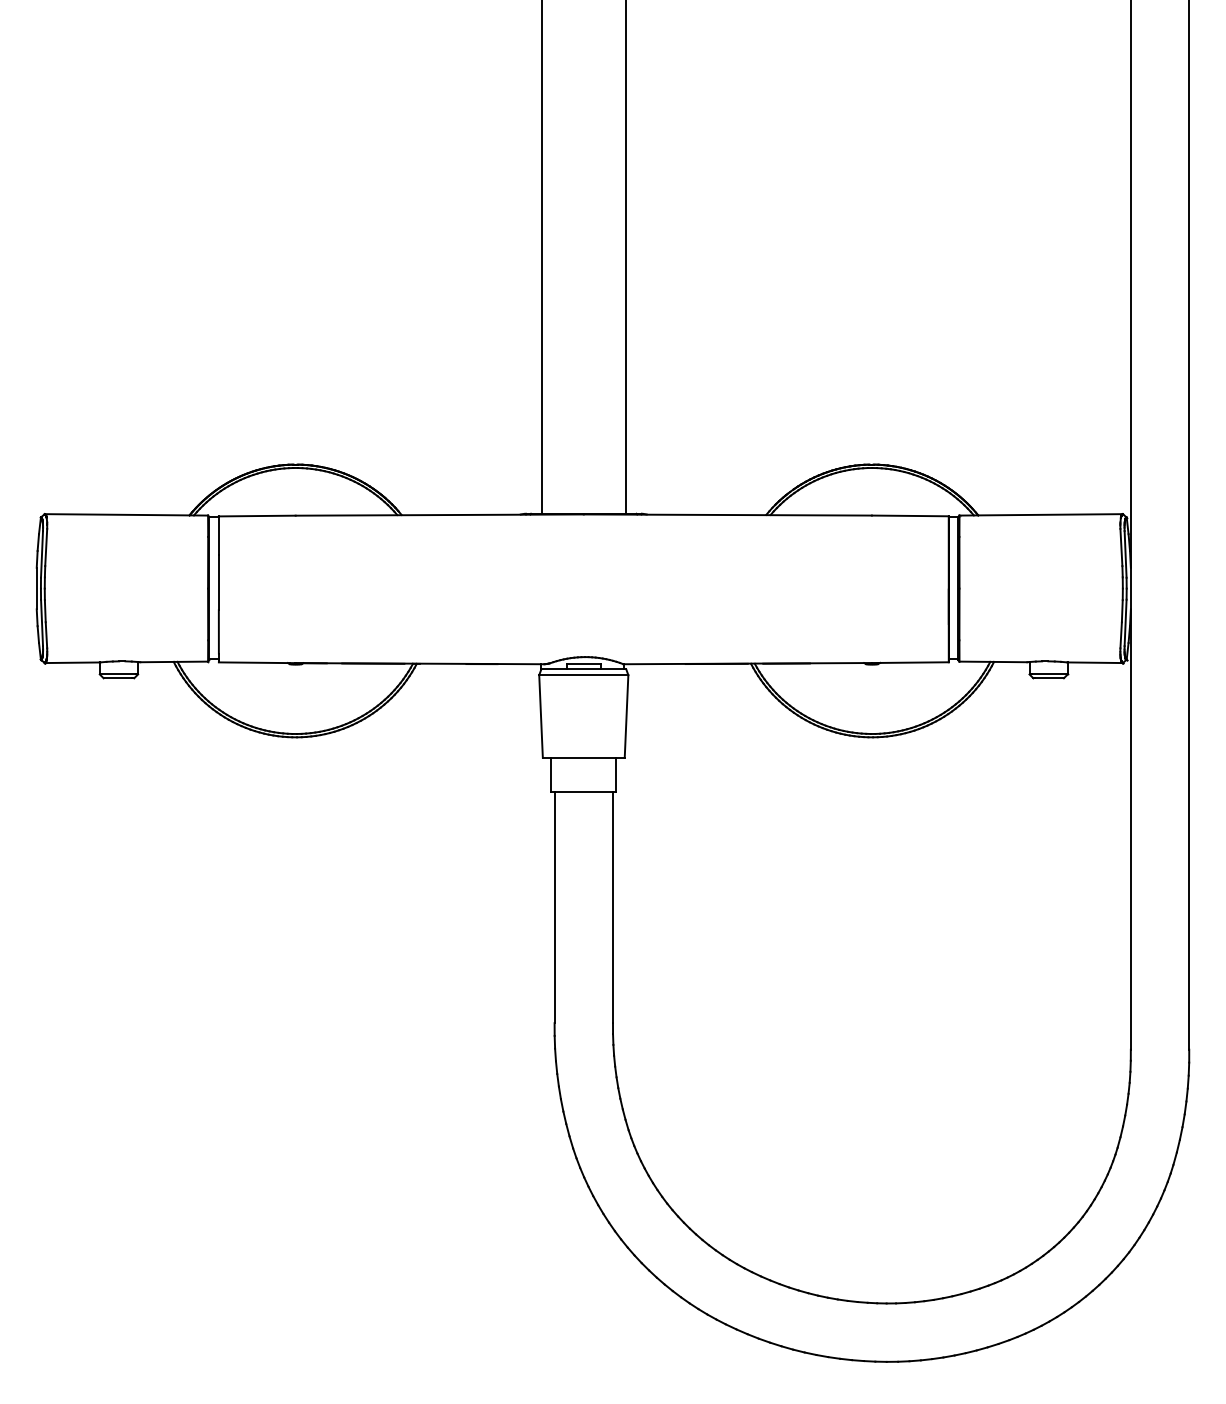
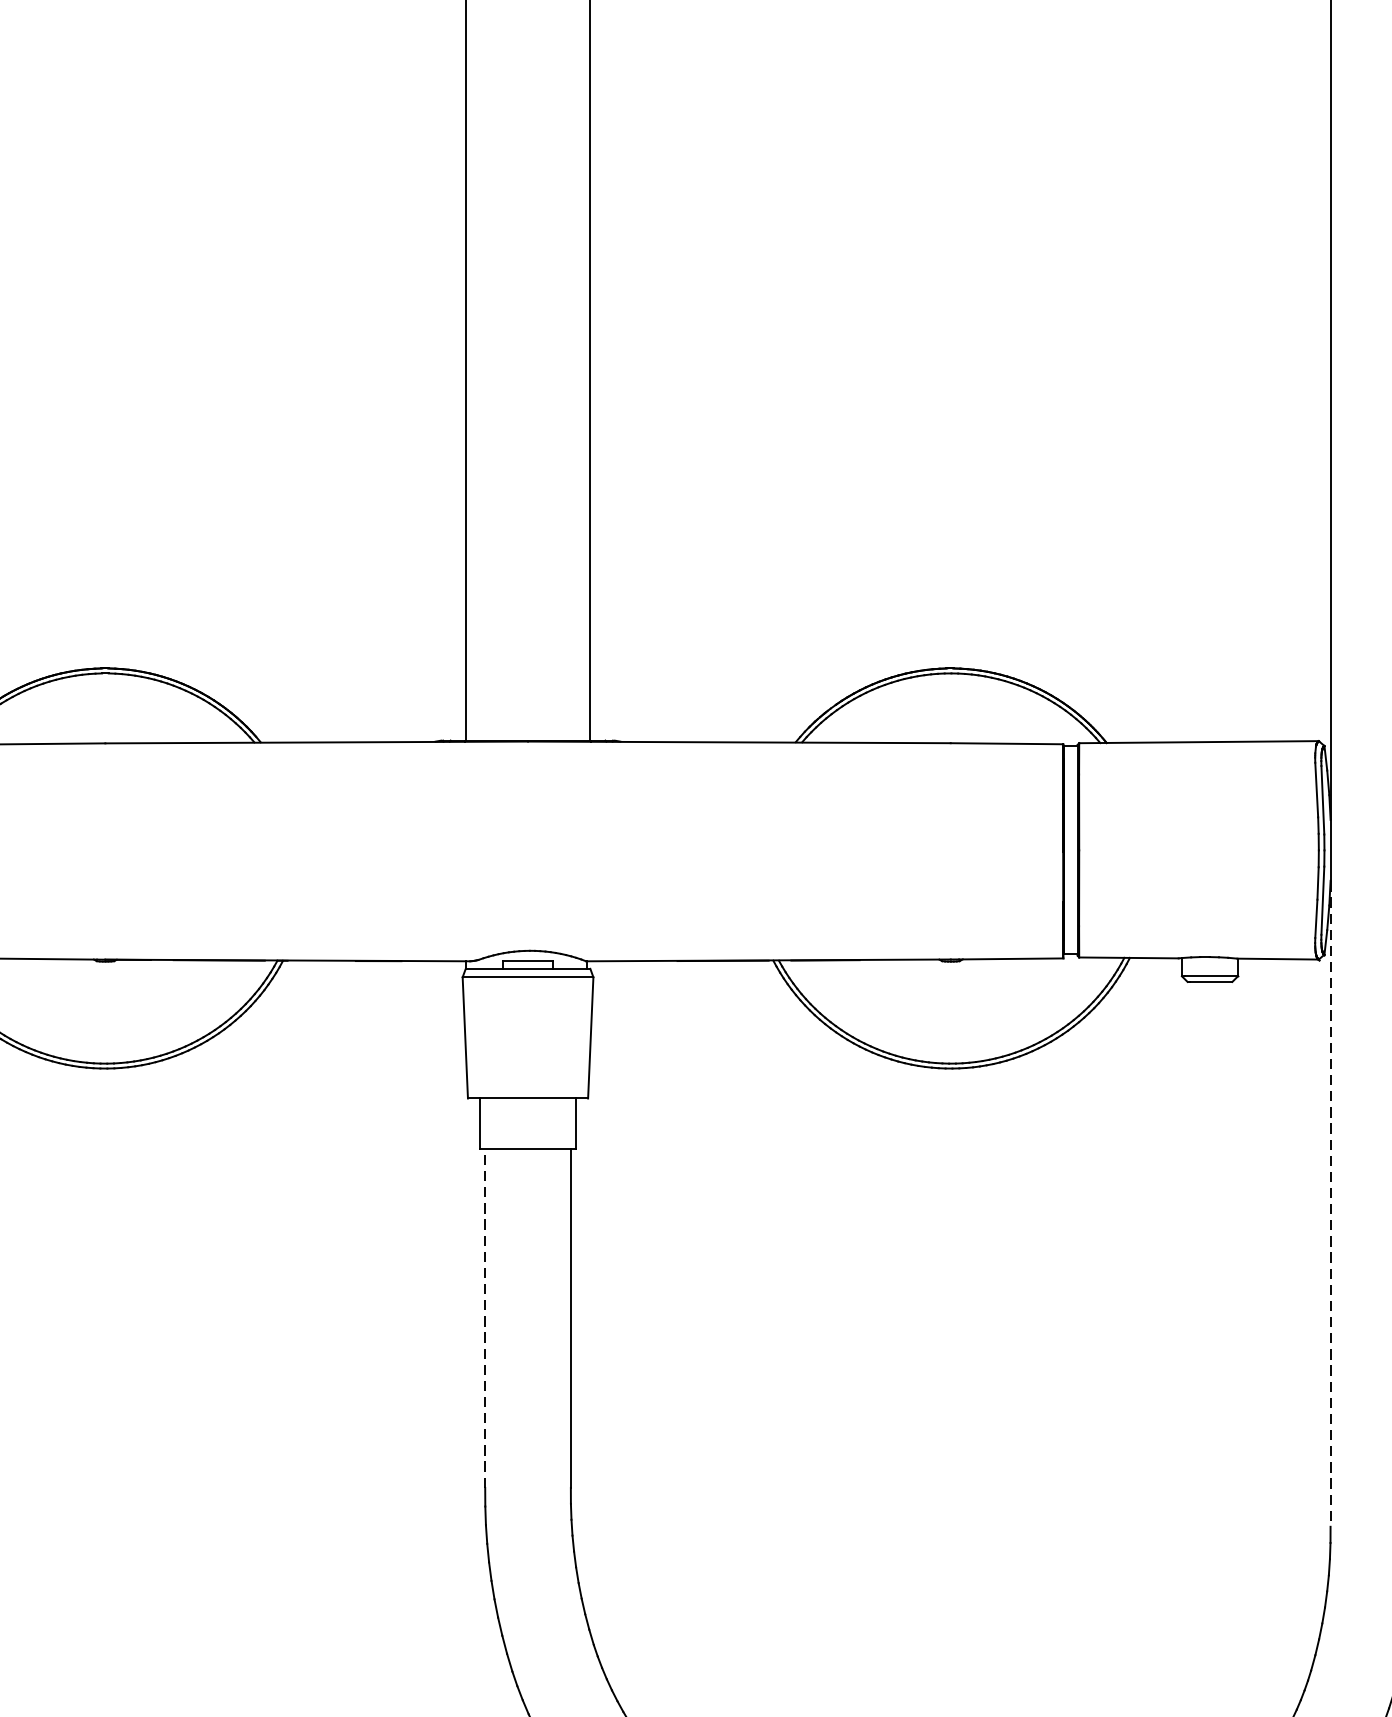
line: (1130, 829) -> (1330, 1203), solid -> dashed
line: (554, 907) -> (485, 1318), solid -> dashed

